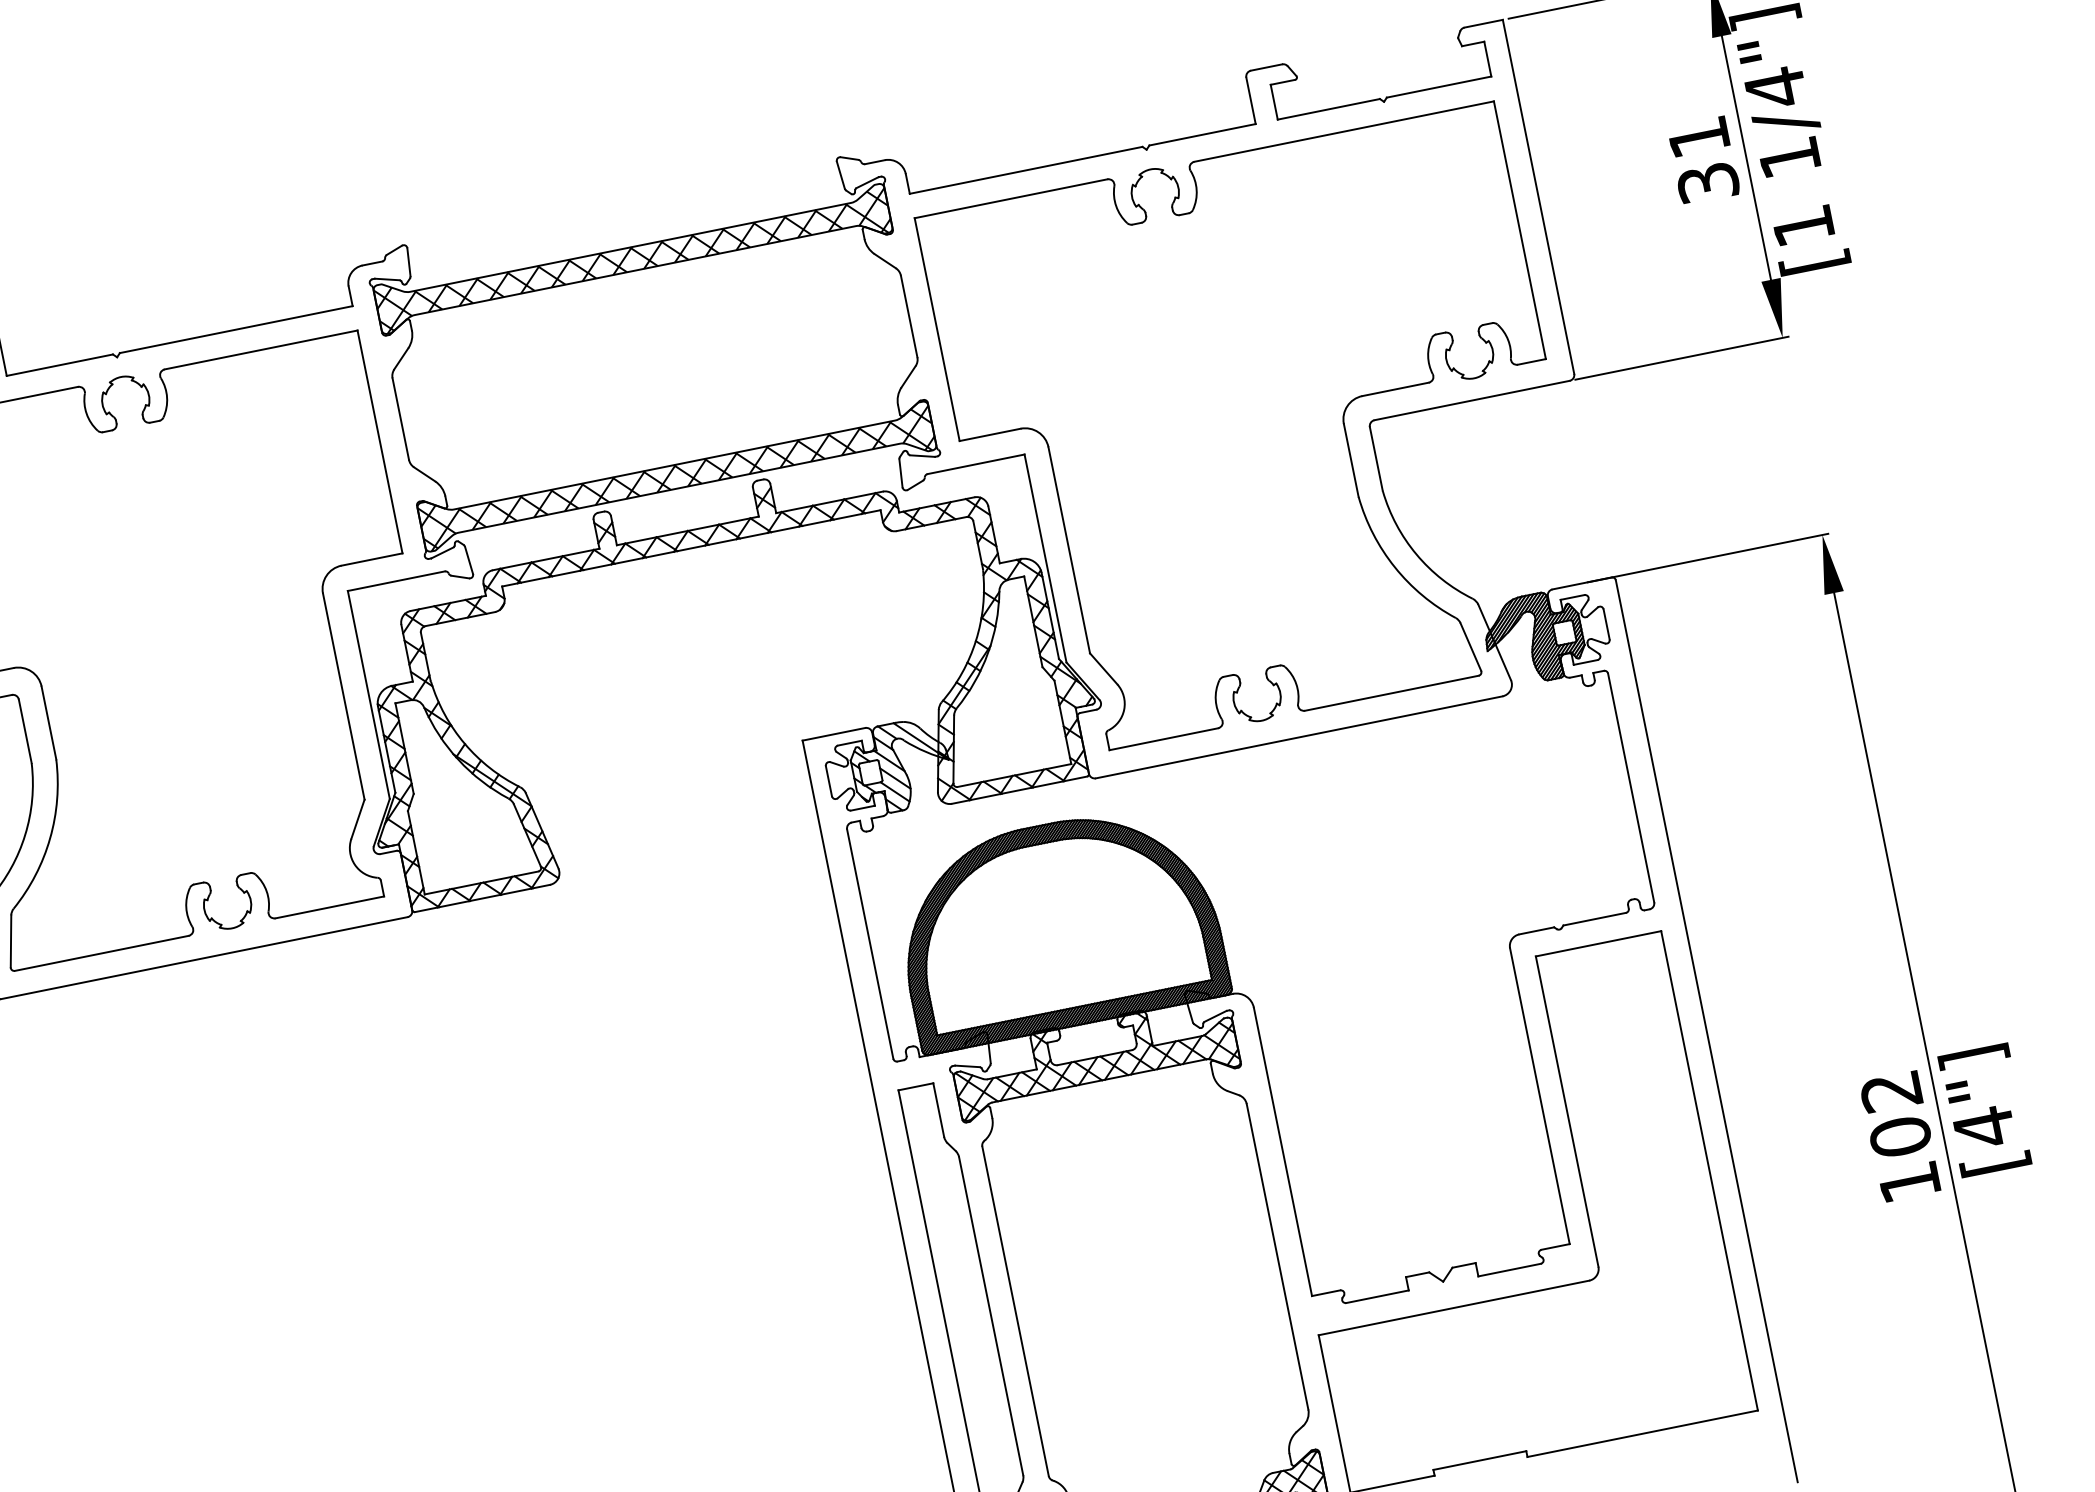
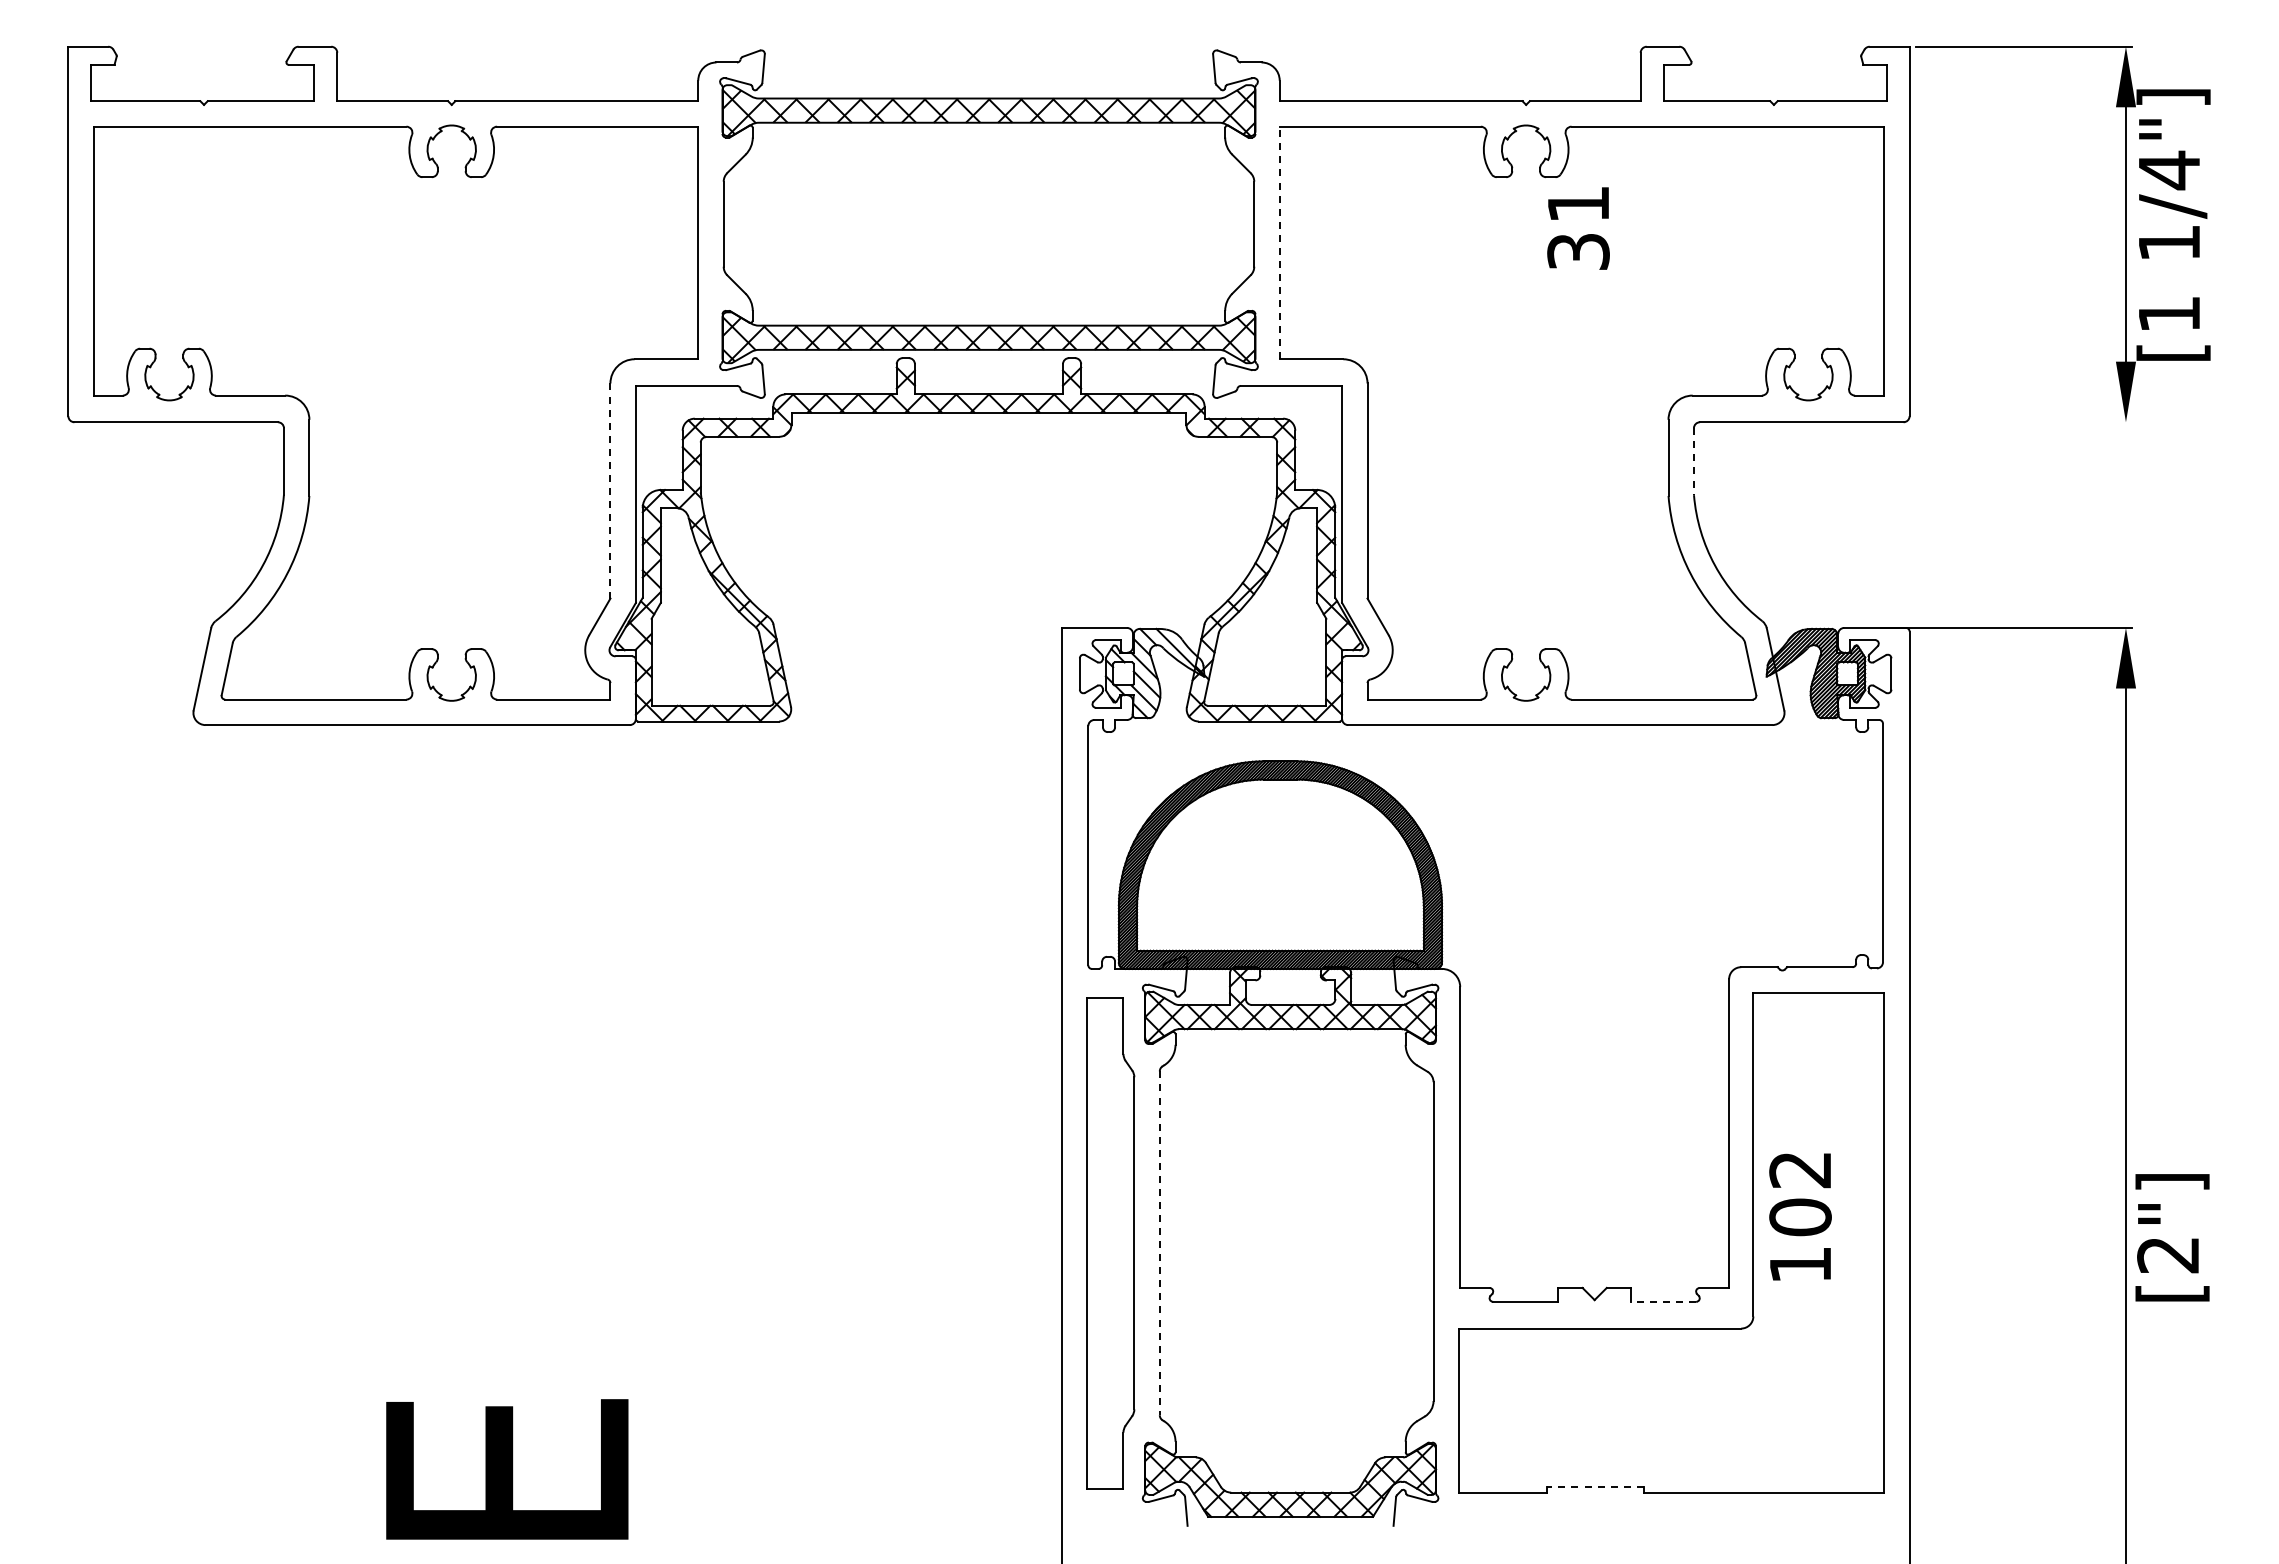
text: (1703, 160) -> (1578, 228), moved
line: (936, 329) -> (1279, 242), solid -> dashed
line: (1681, 358) -> (2020, 422), removed
line: (1376, 460) -> (1693, 462), solid -> dashed
line: (343, 697) -> (610, 491), solid -> dashed
text: (1983, 1128) -> (2167, 1255), [4"] -> [2"]
text: (1900, 1136) -> (1800, 1216), moved
line: (1509, 1269) -> (1663, 1301), solid -> dashed
line: (1015, 1311) -> (1159, 1243), solid -> dashed
line: (1479, 1460) -> (1594, 1486), solid -> dashed

